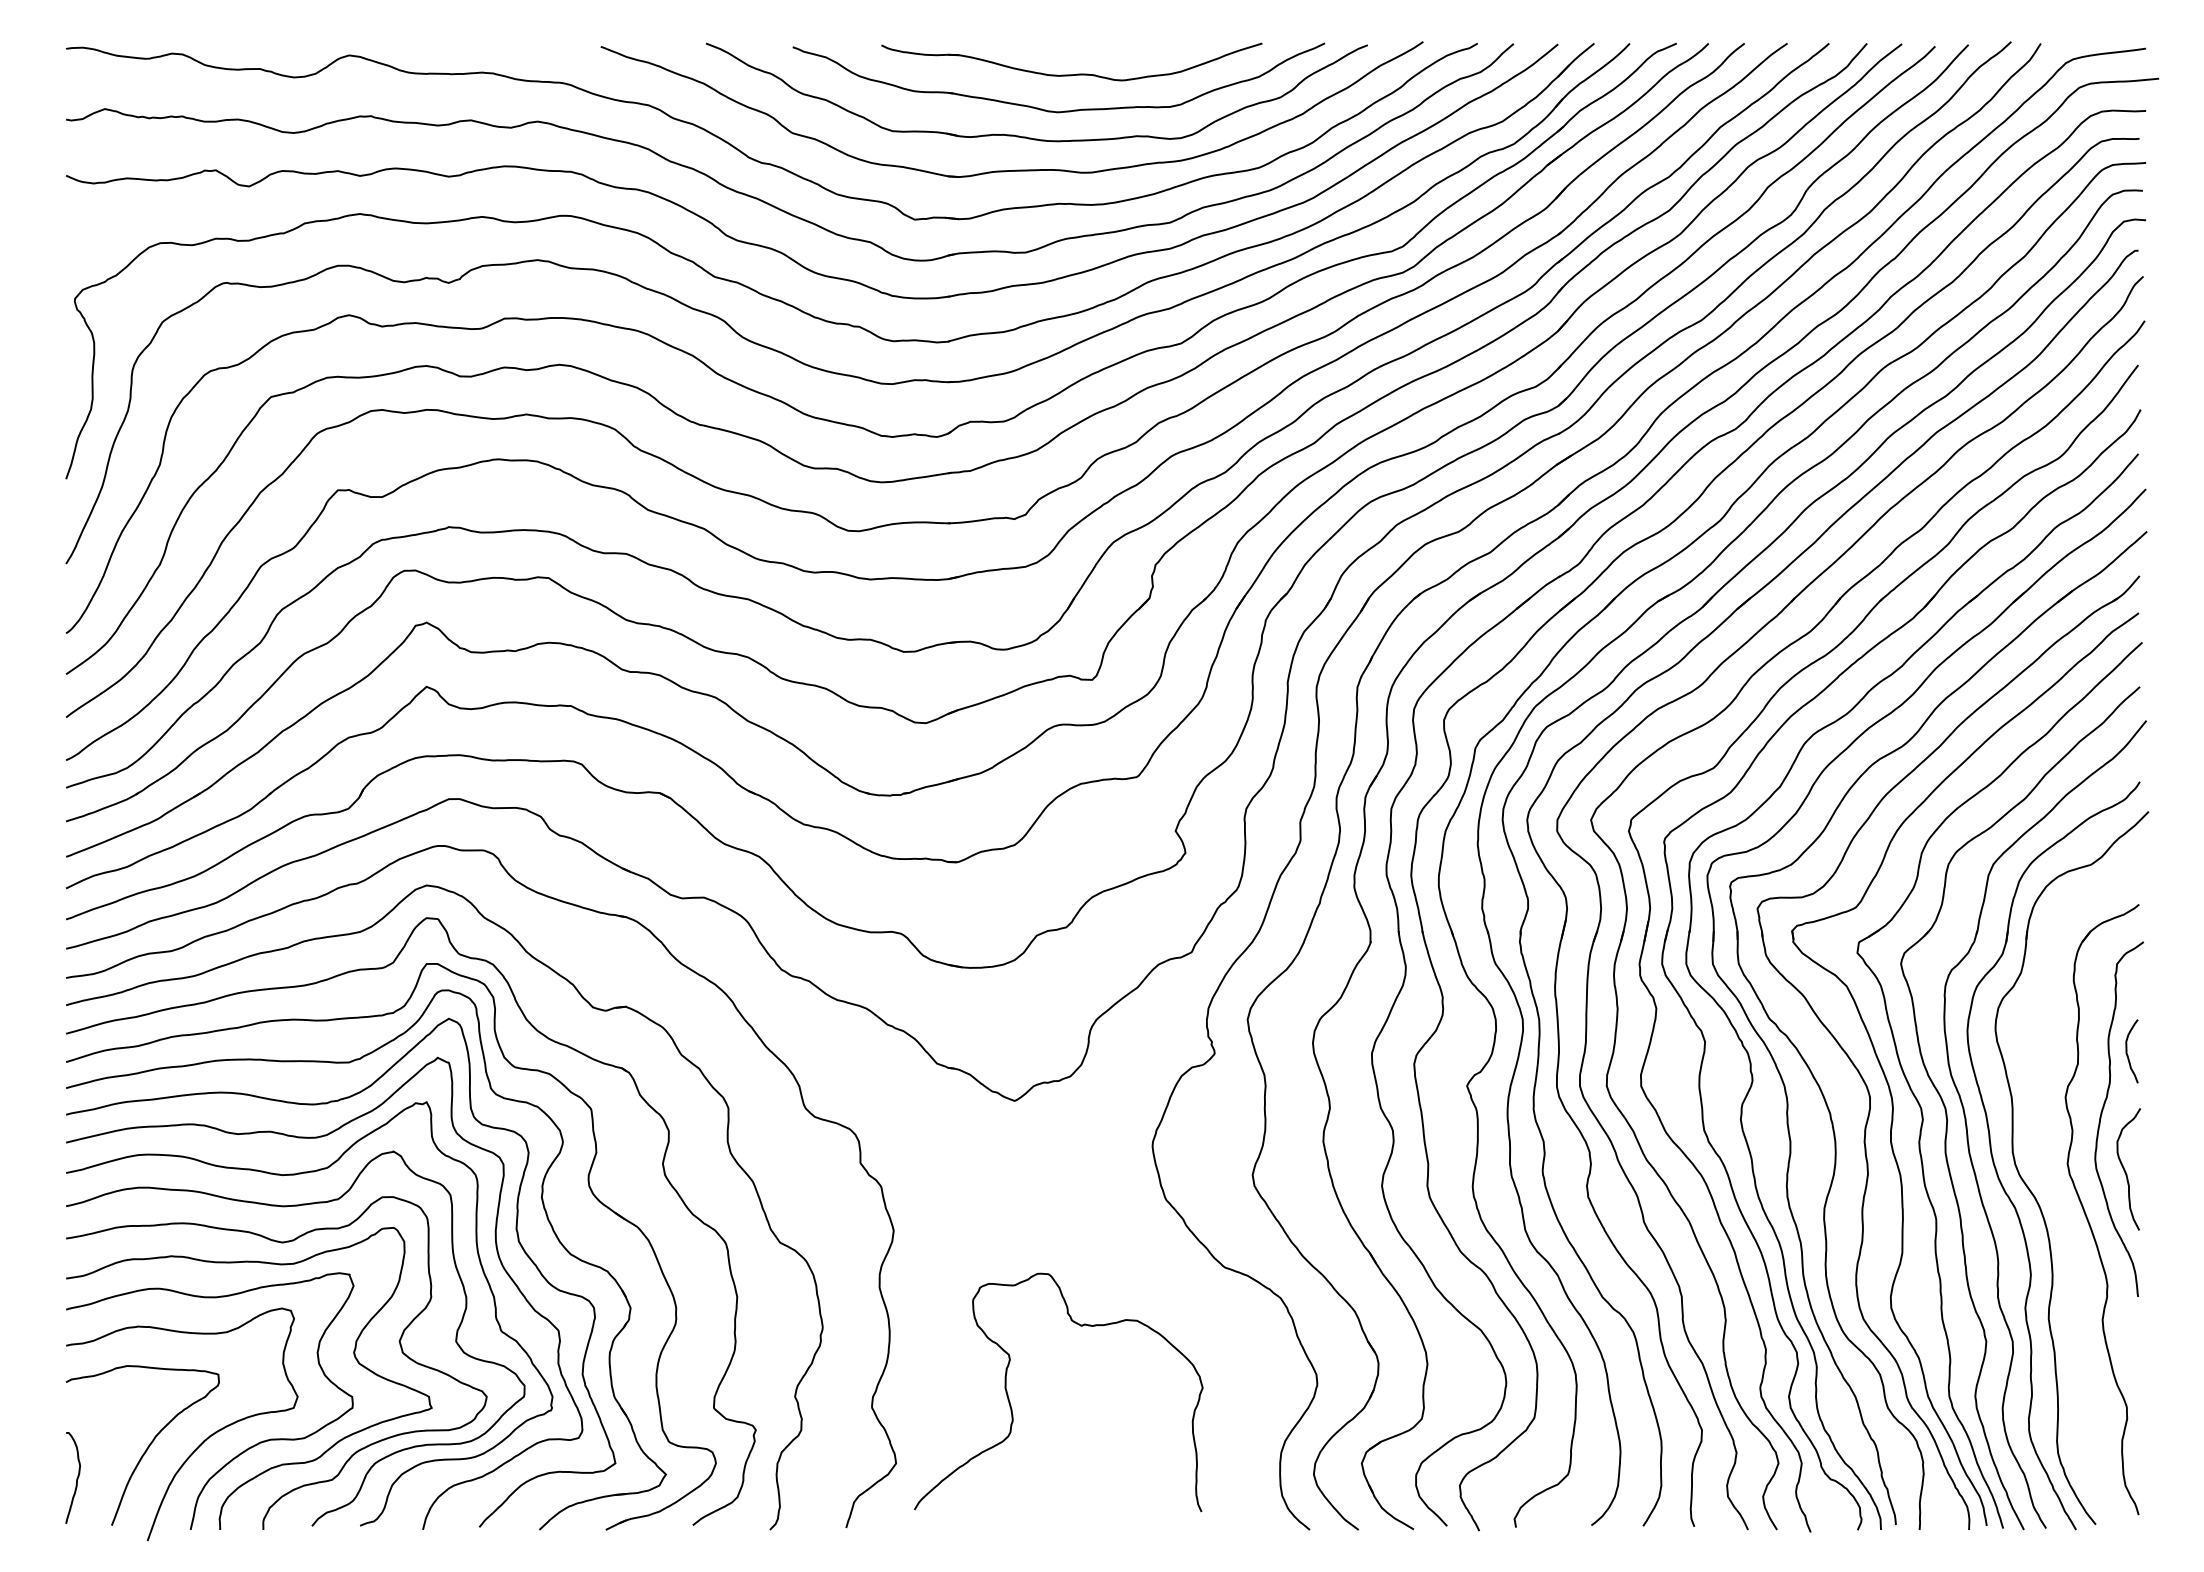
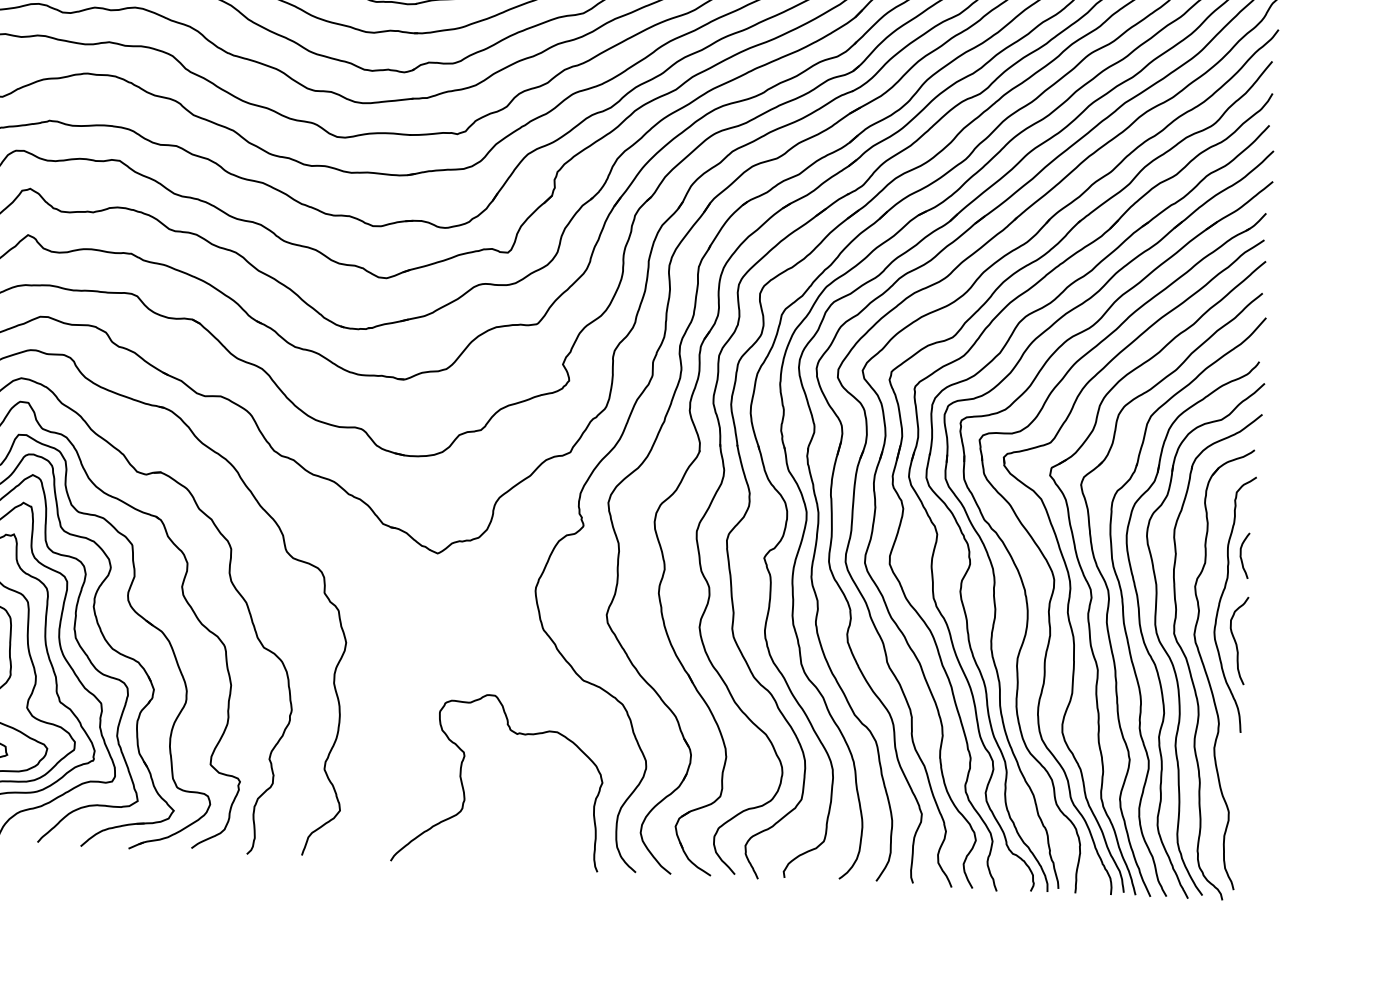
part: (2060, 1201) -> (1187, 661), added
curve: (1010, 1401) -> (463, 786), moved

